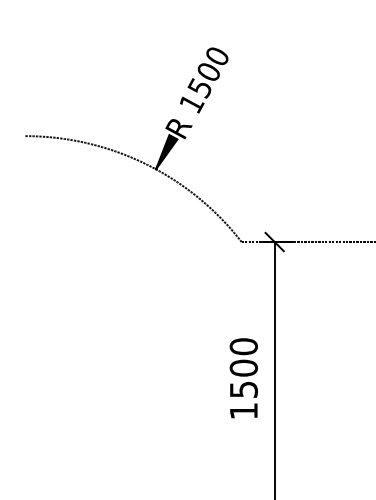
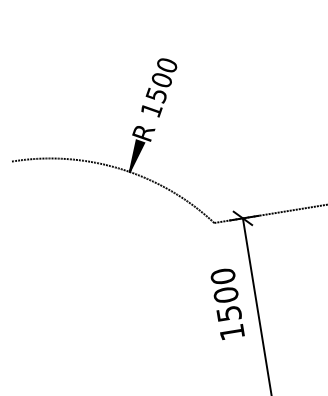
text: (243, 378) -> (227, 304), moved

